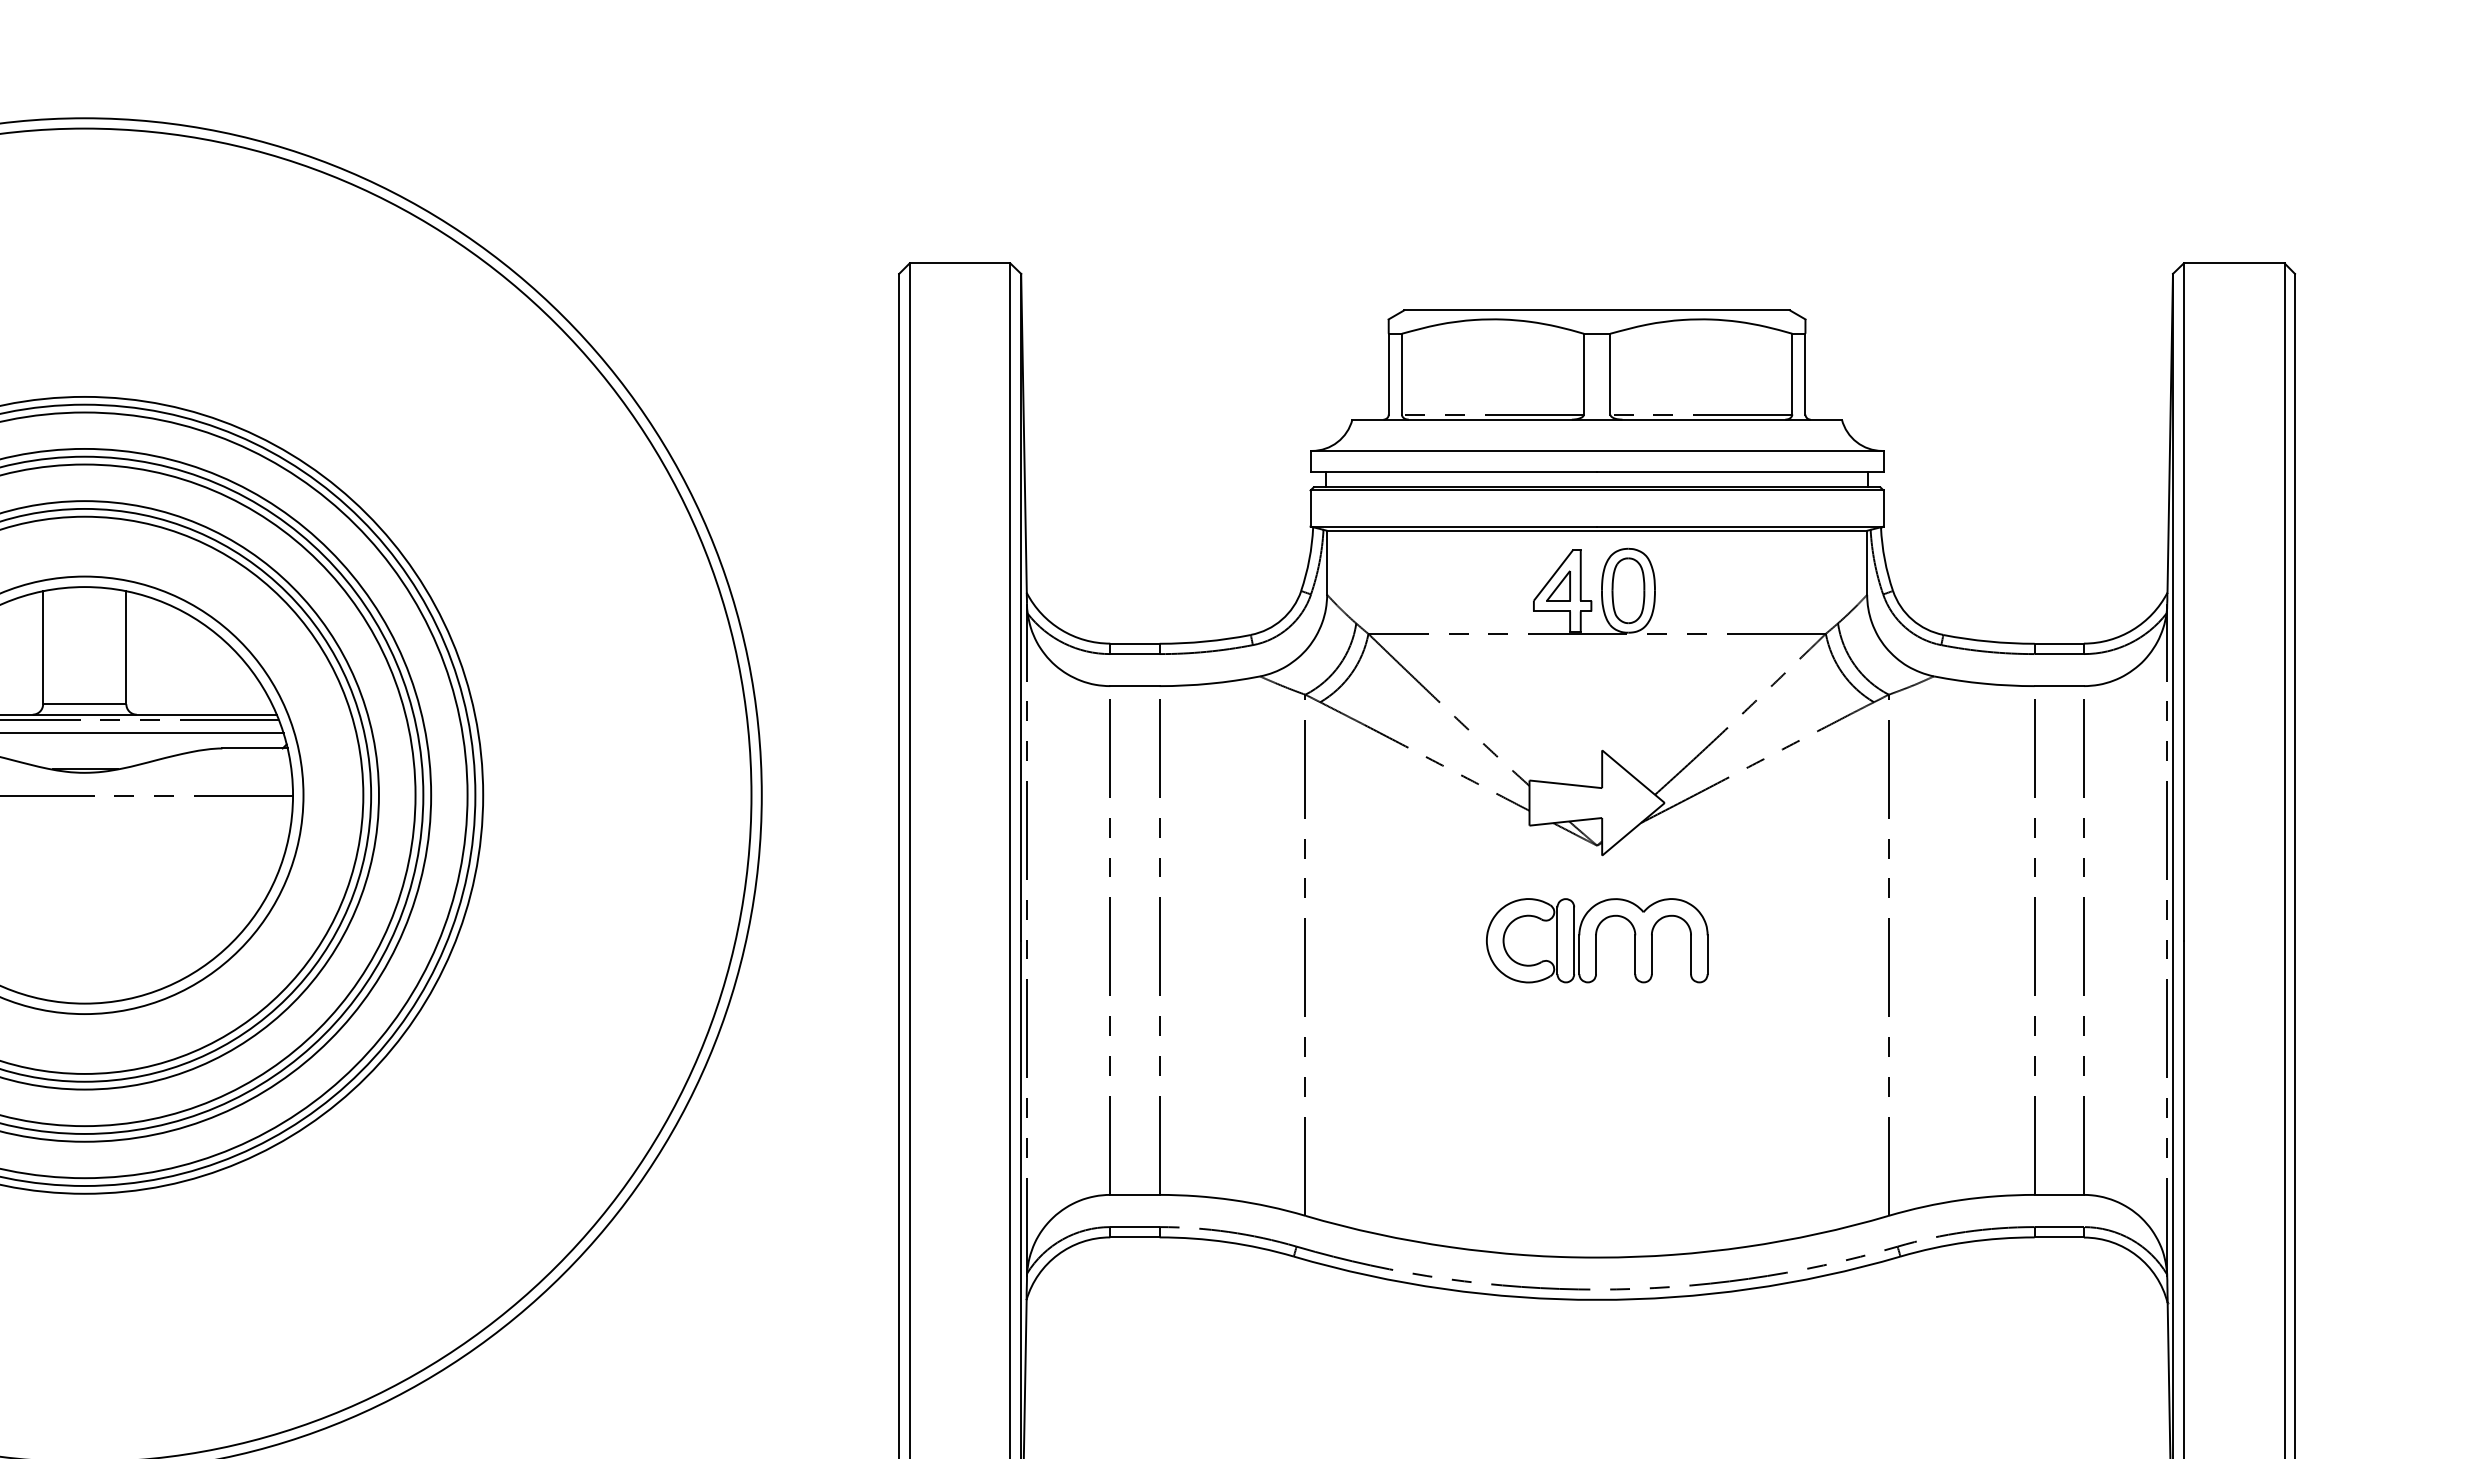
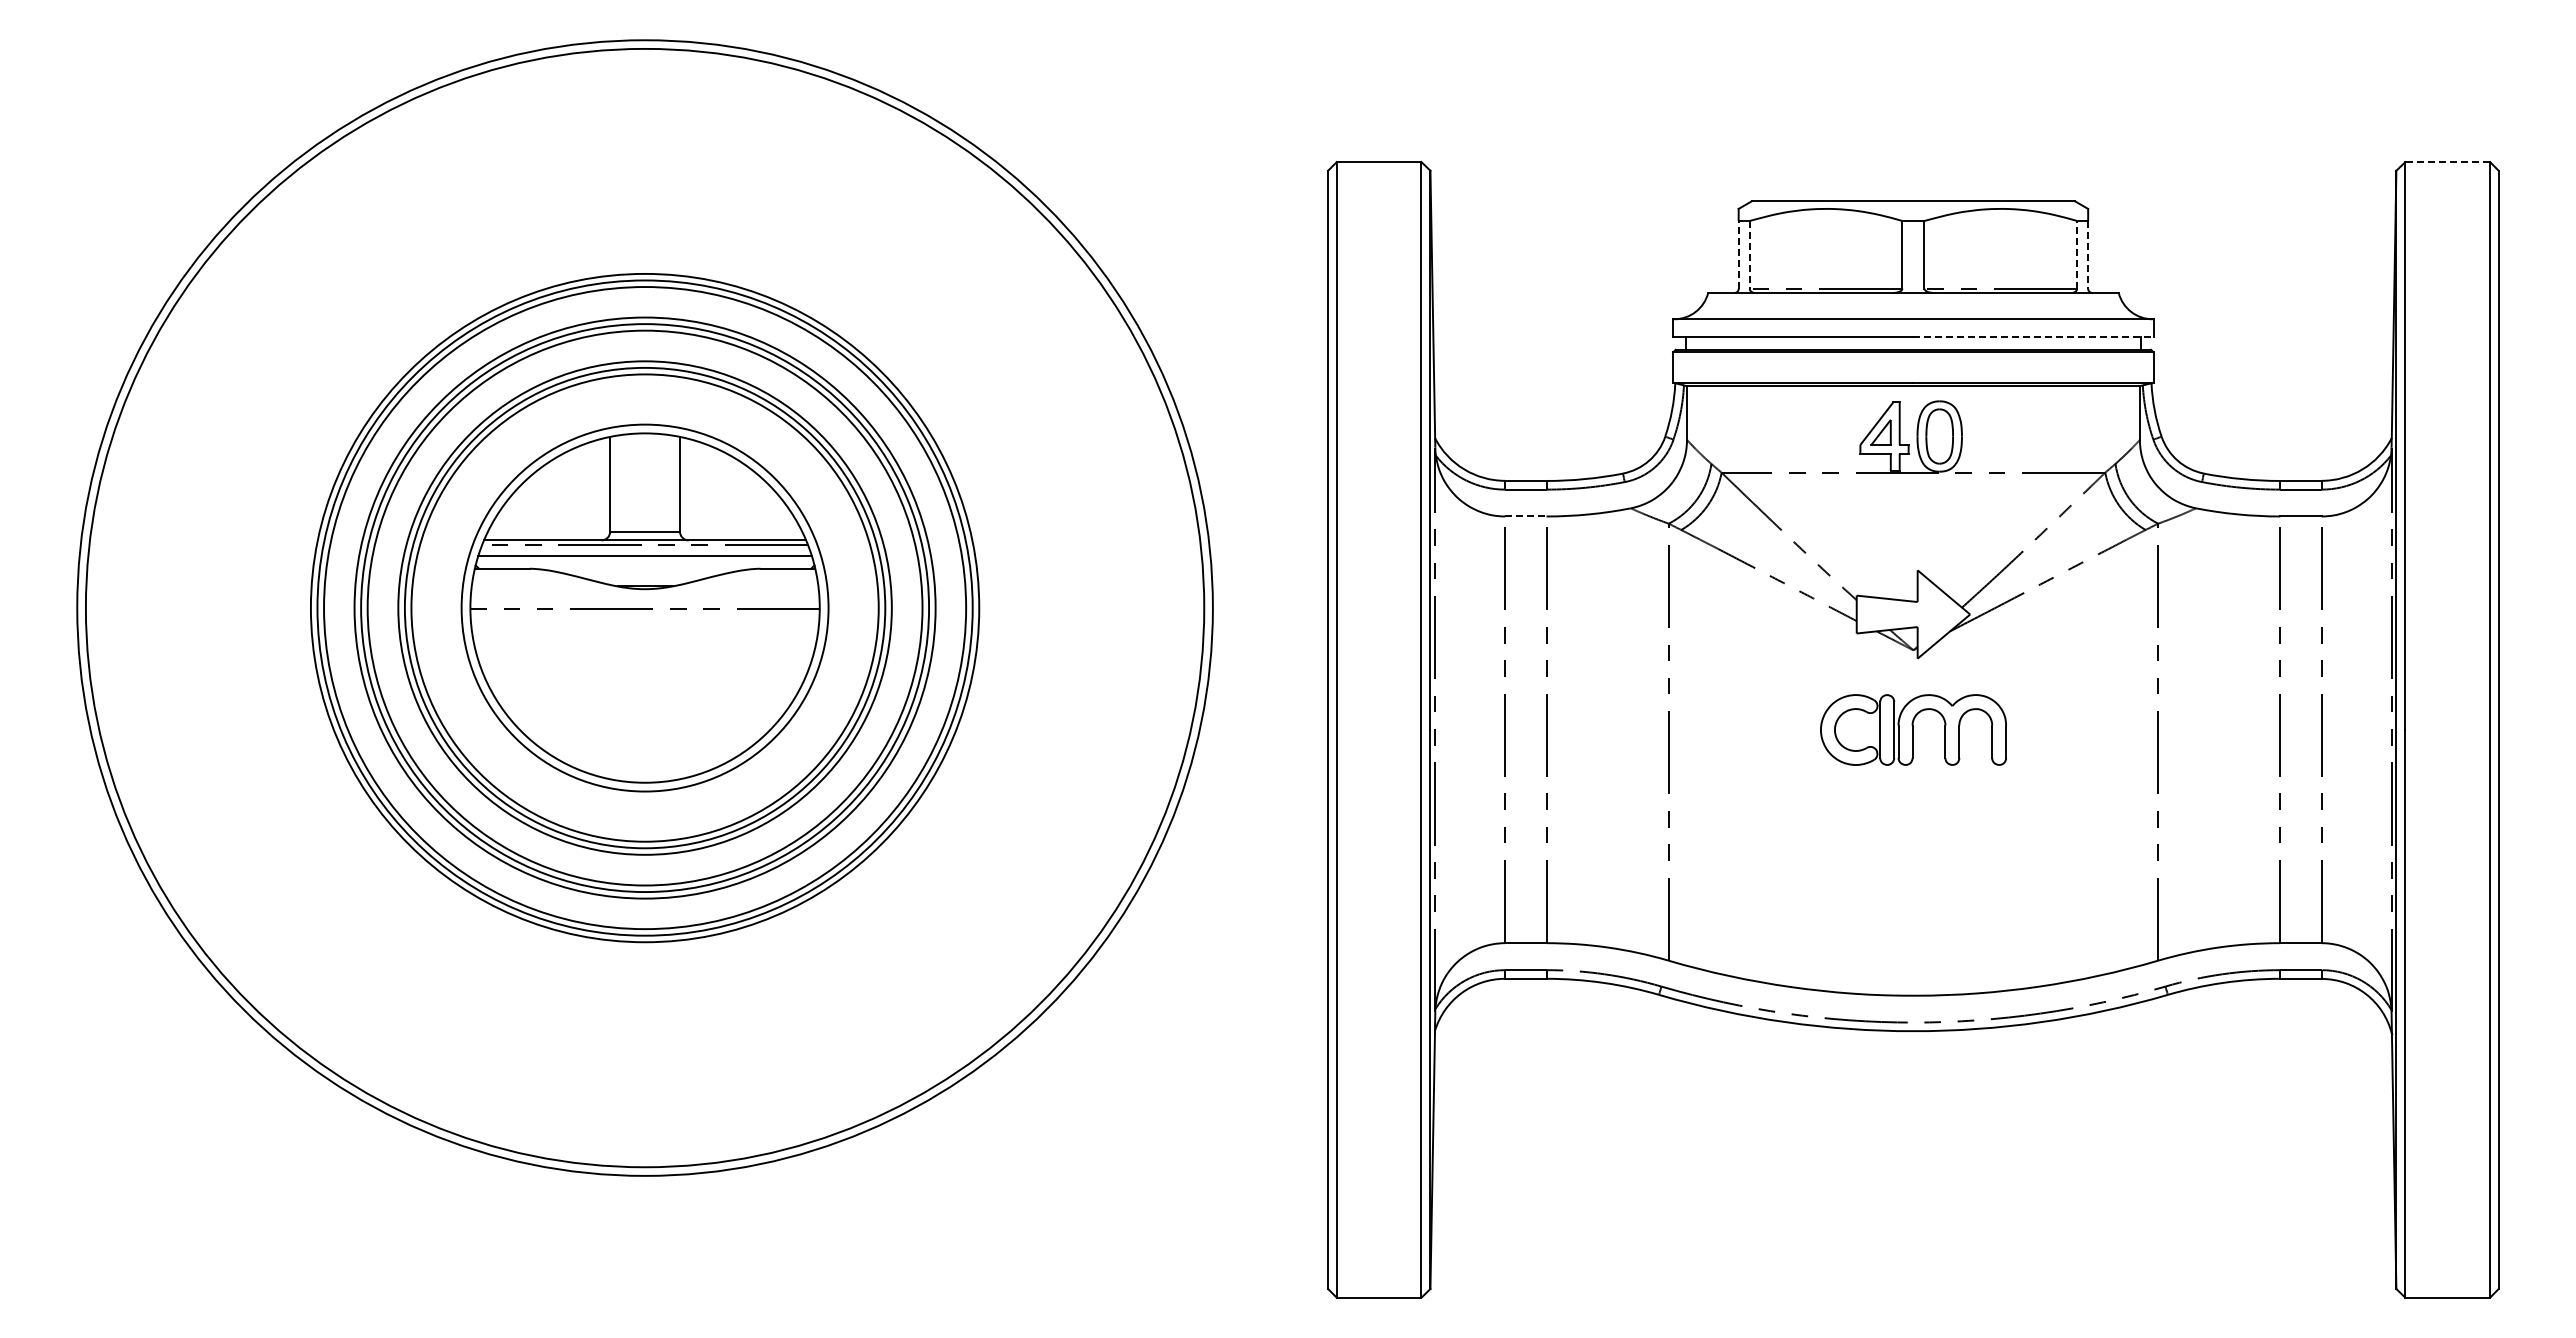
line: (2233, 264) -> (2447, 162), solid -> dashed
line: (1388, 373) -> (1738, 254), solid -> dashed
line: (1401, 373) -> (1749, 254), solid -> dashed
line: (1792, 373) -> (2077, 254), solid -> dashed
line: (1805, 373) -> (2088, 254), solid -> dashed
line: (1741, 471) -> (2034, 336), solid -> dashed
line: (1134, 686) -> (1525, 516), solid -> dashed

